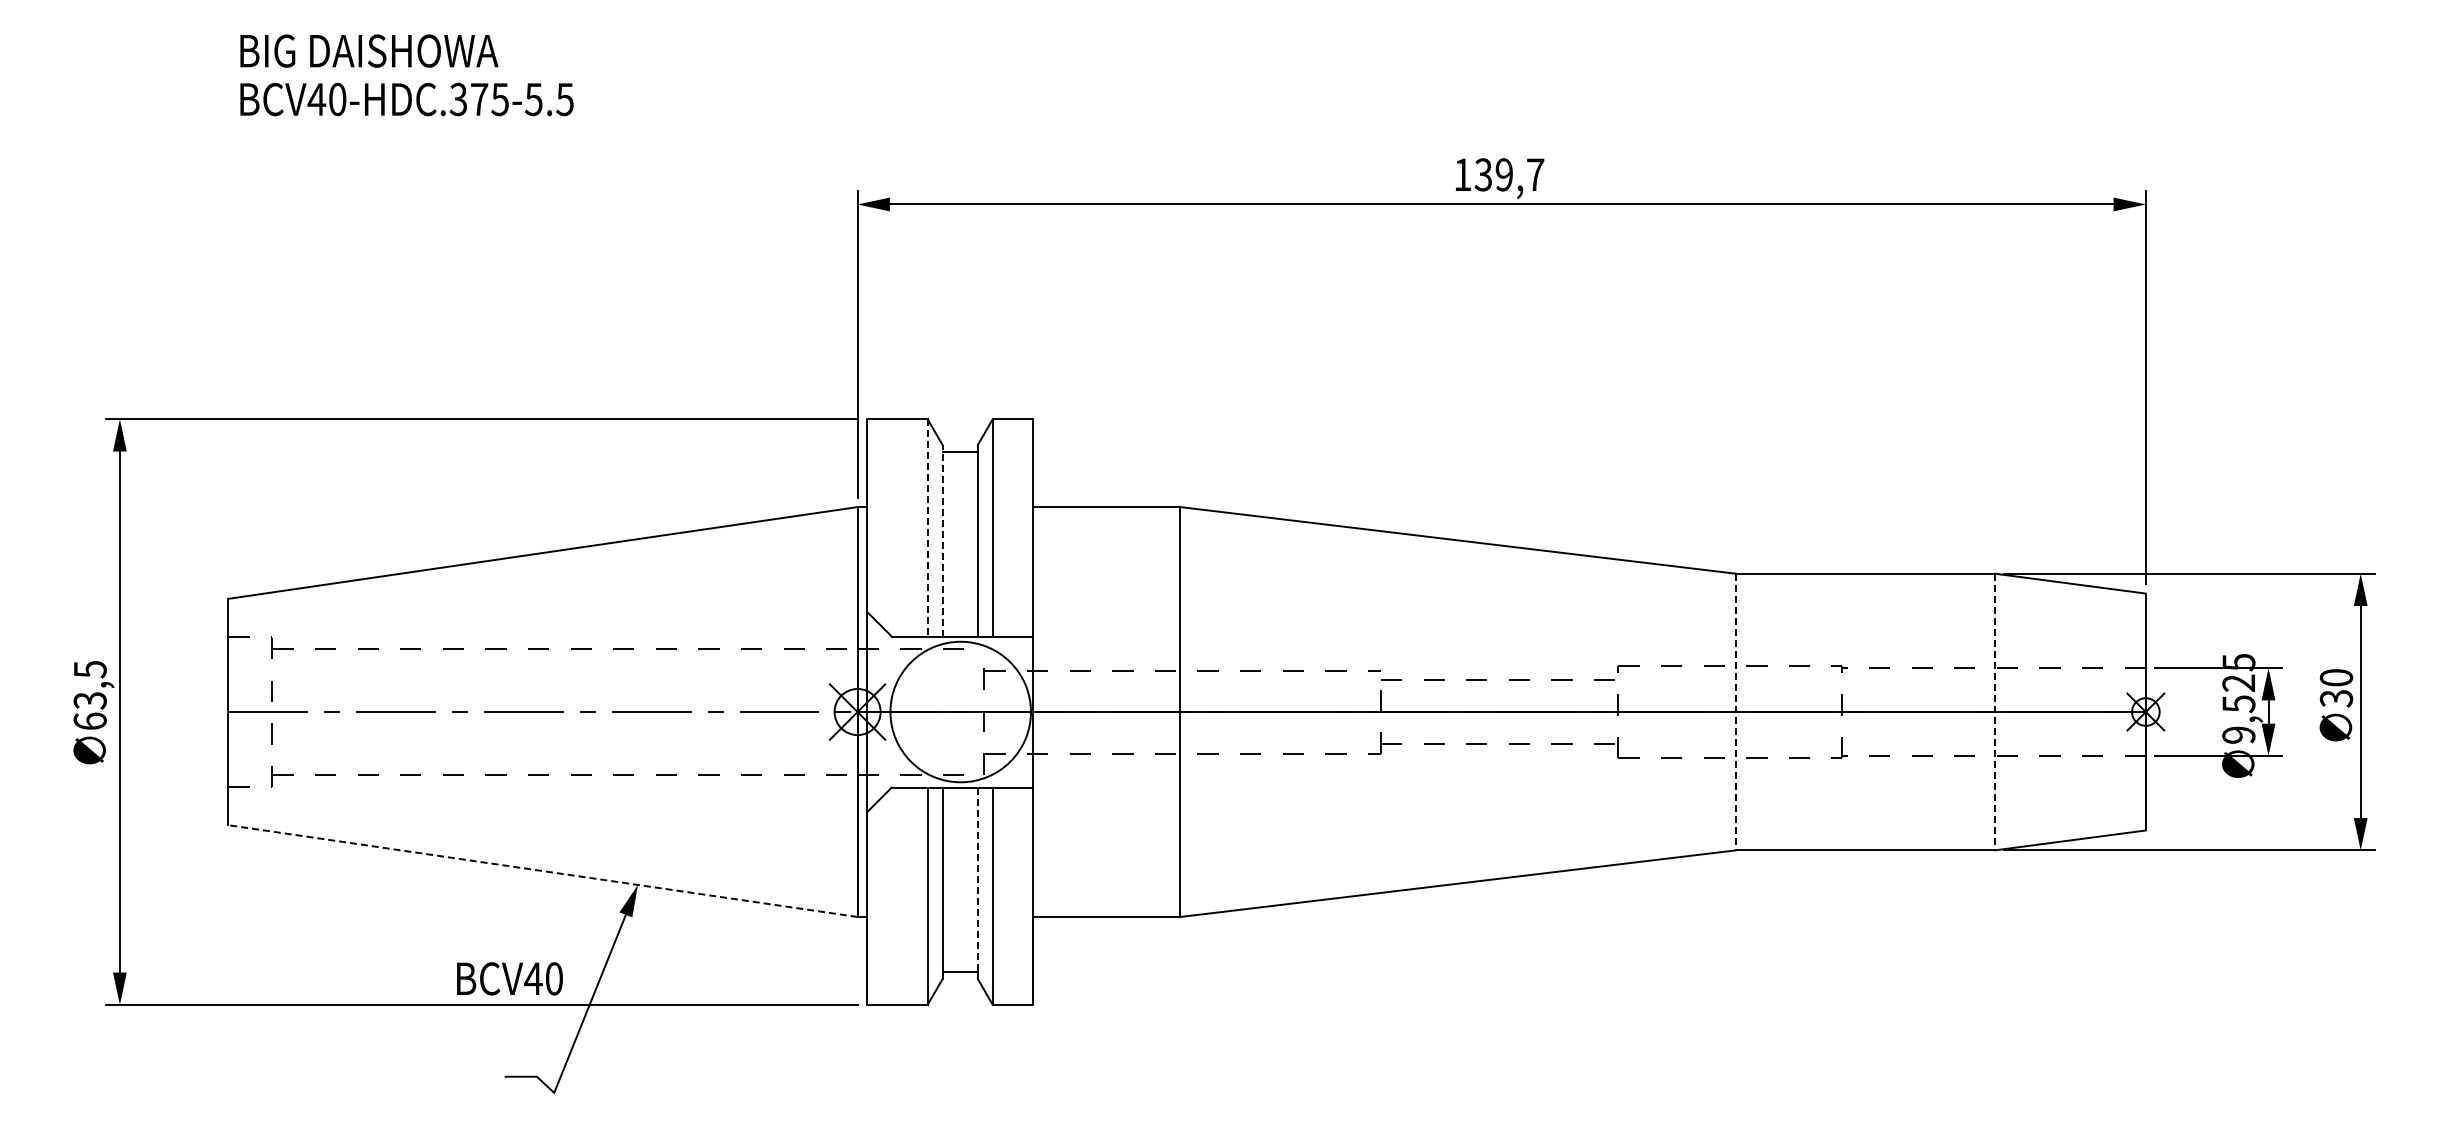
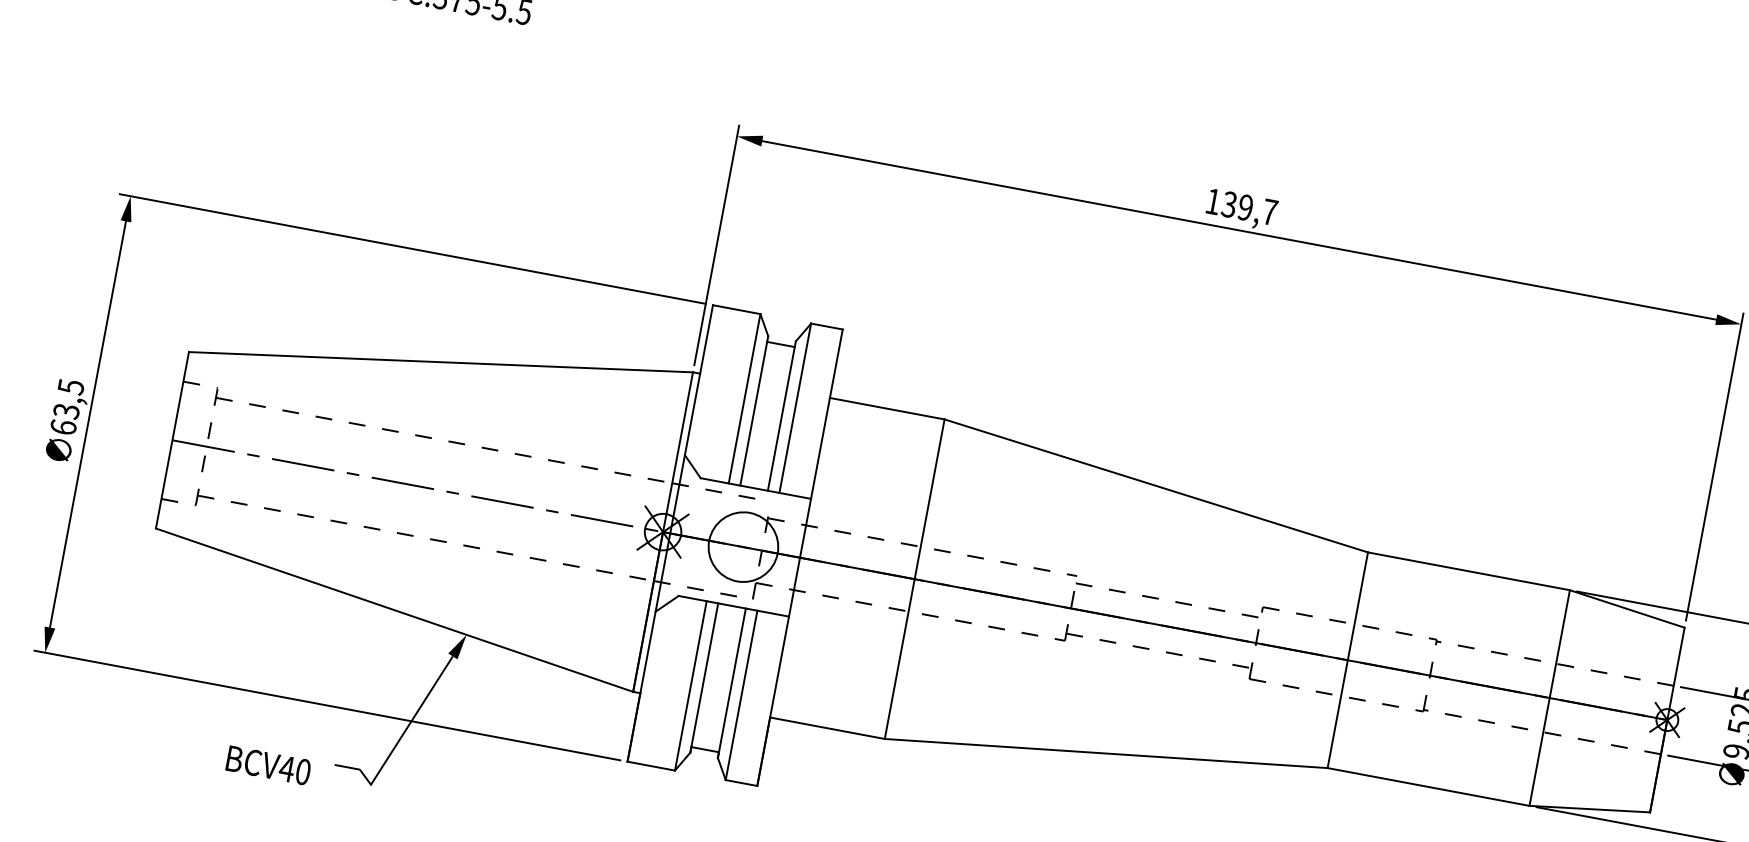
line: (927, 527) -> (744, 398), dashed -> solid
line: (942, 540) -> (754, 410), dashed -> solid
circle: (960, 711) -> (743, 546), size x0.62
line: (1735, 712) -> (1347, 660), dashed -> solid
line: (1994, 712) -> (1549, 698), dashed -> solid
line: (542, 871) -> (394, 610), dashed -> solid
line: (977, 883) -> (731, 683), dashed -> solid
text: (509, 978) -> (268, 765), moved

